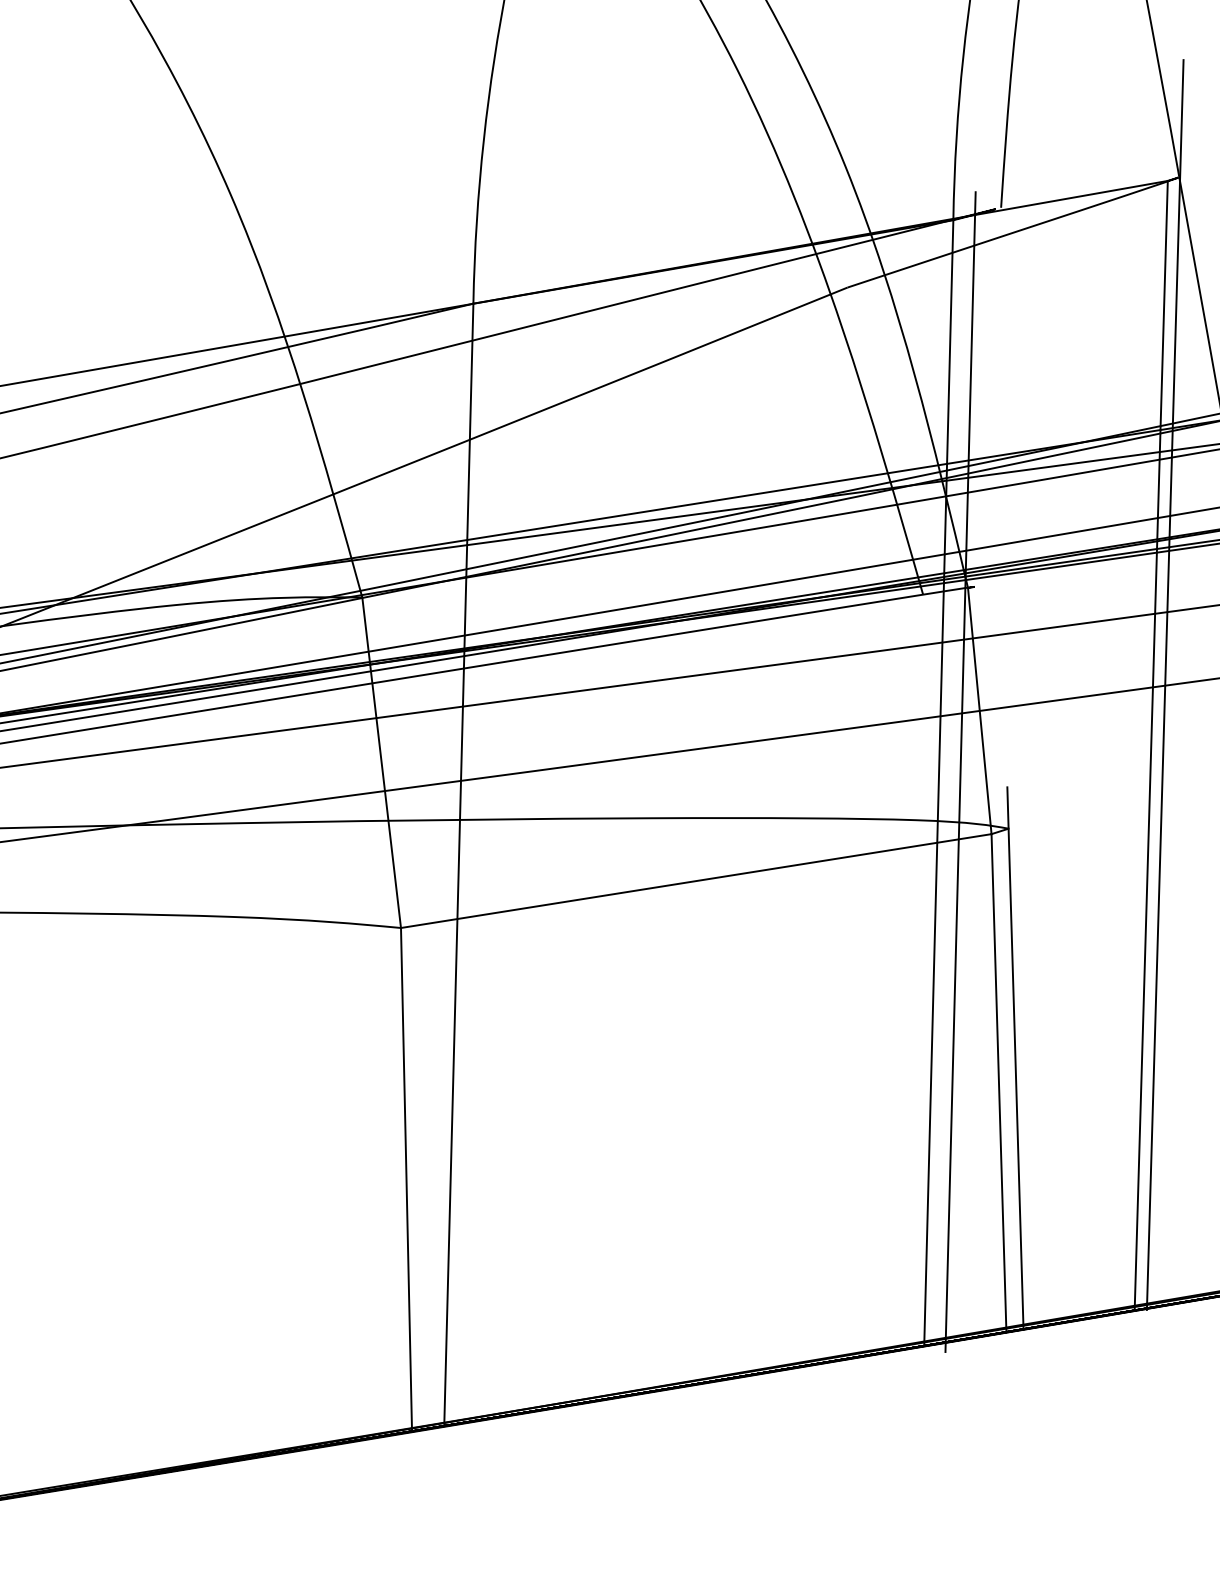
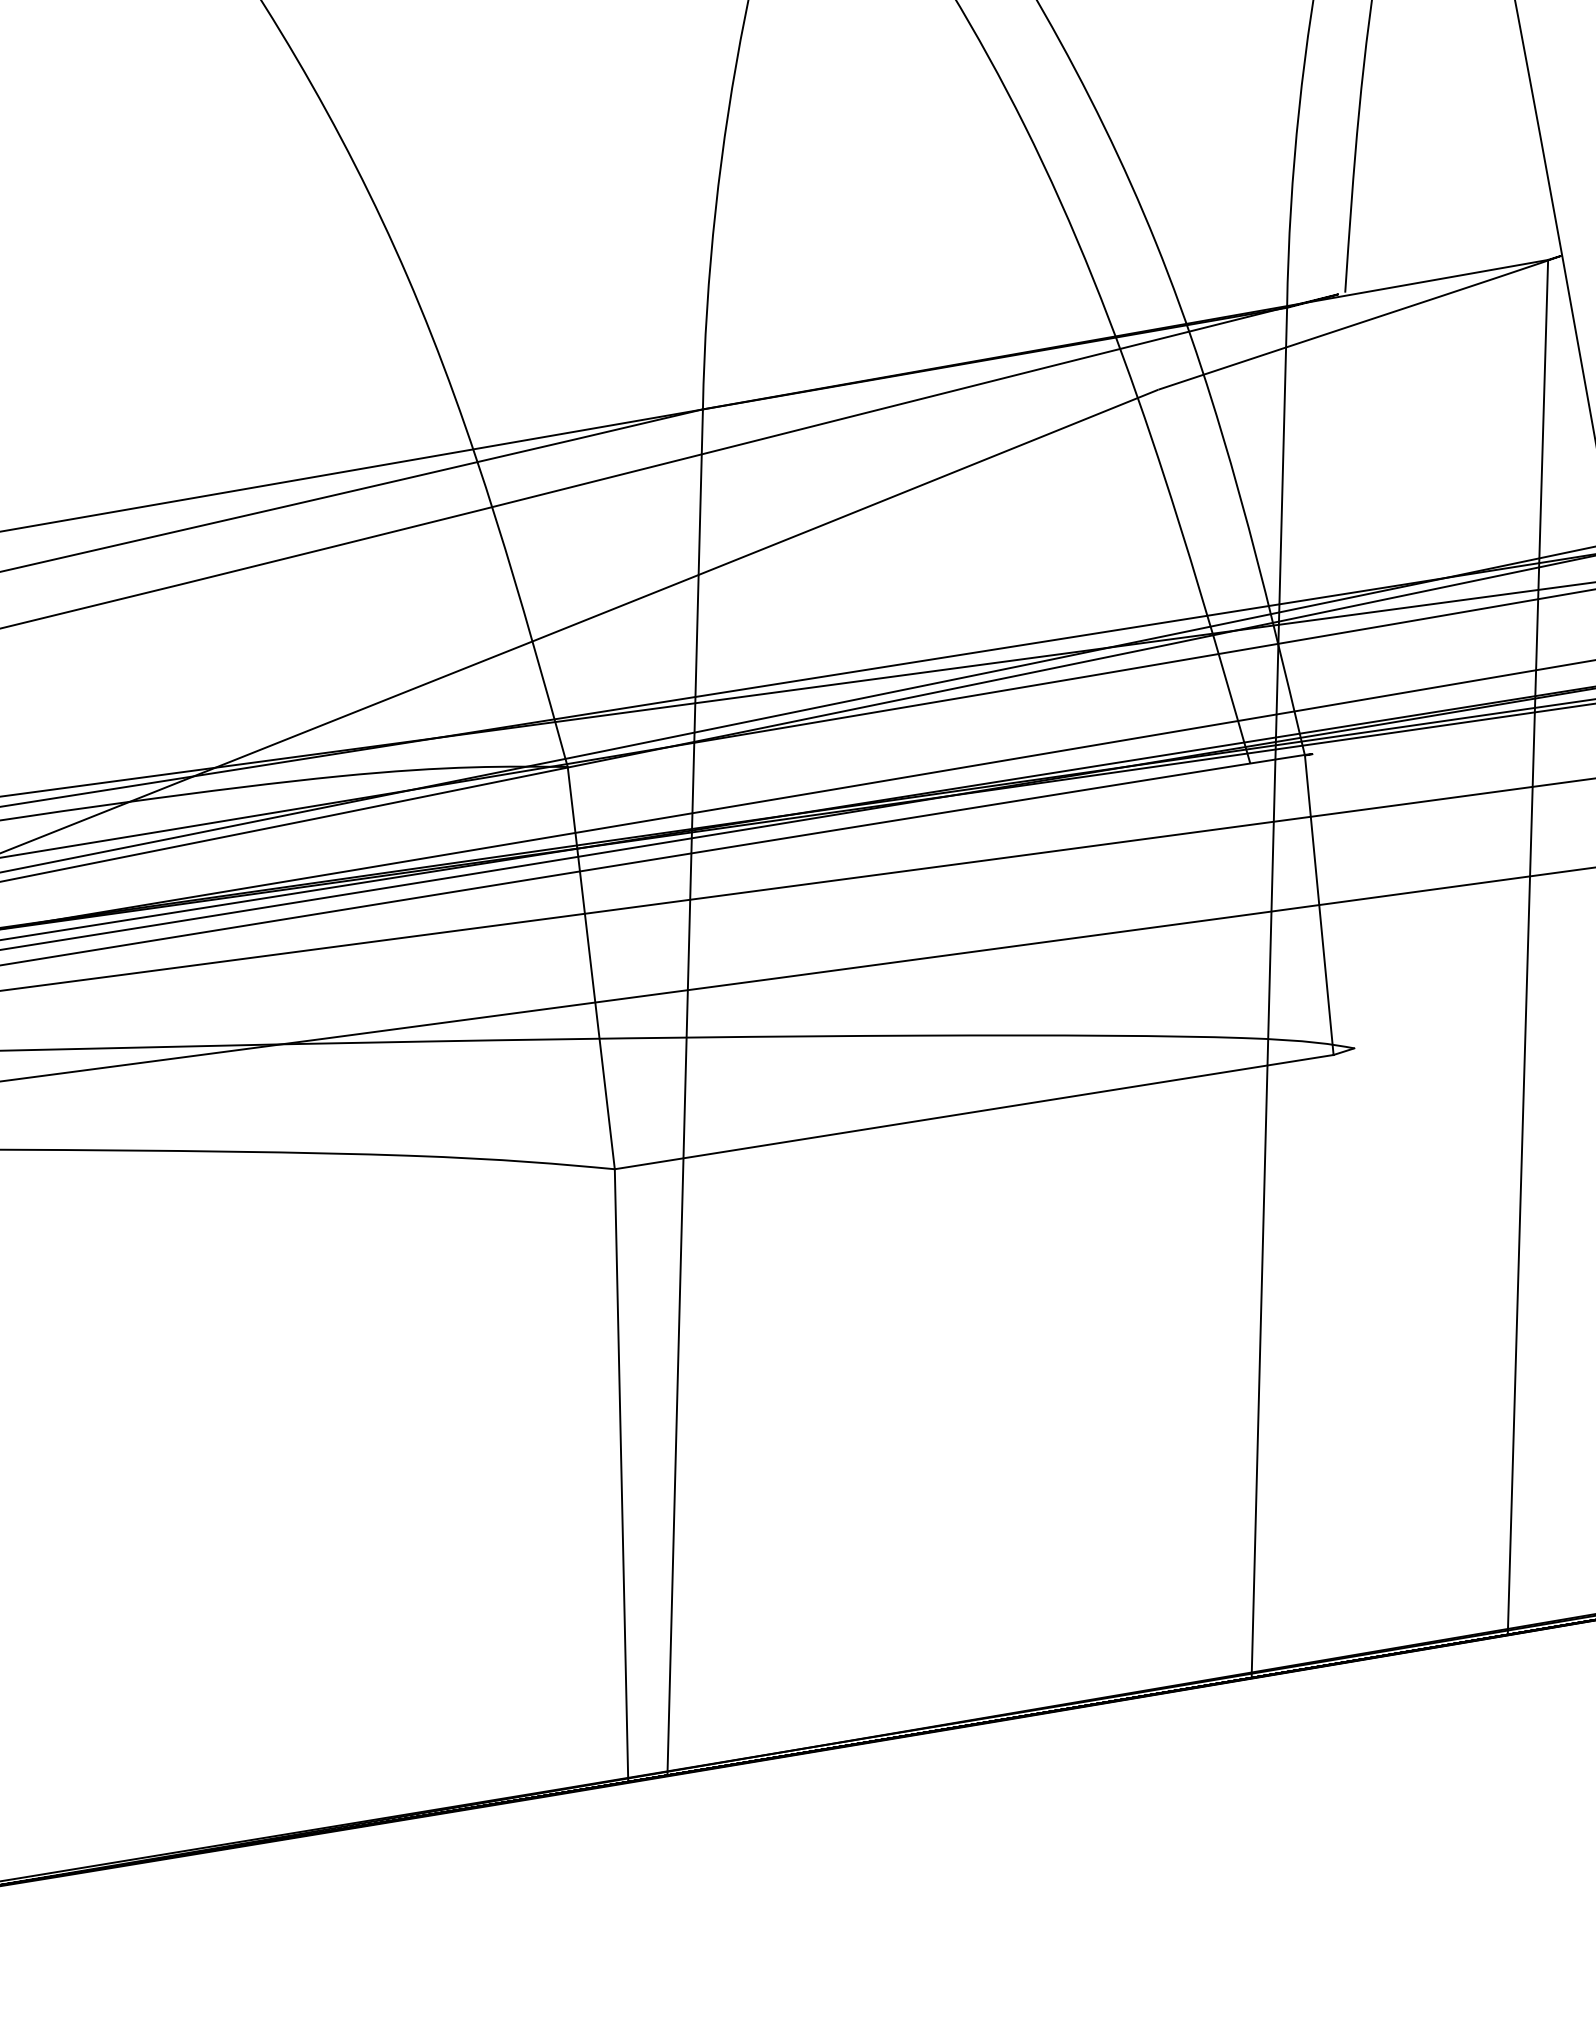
line: (1164, 685) -> (1544, 873), removed
line: (960, 772) -> (1295, 979), removed
line: (1015, 1058) -> (1362, 1327), removed
line: (998, 1082) -> (1342, 1357), removed

